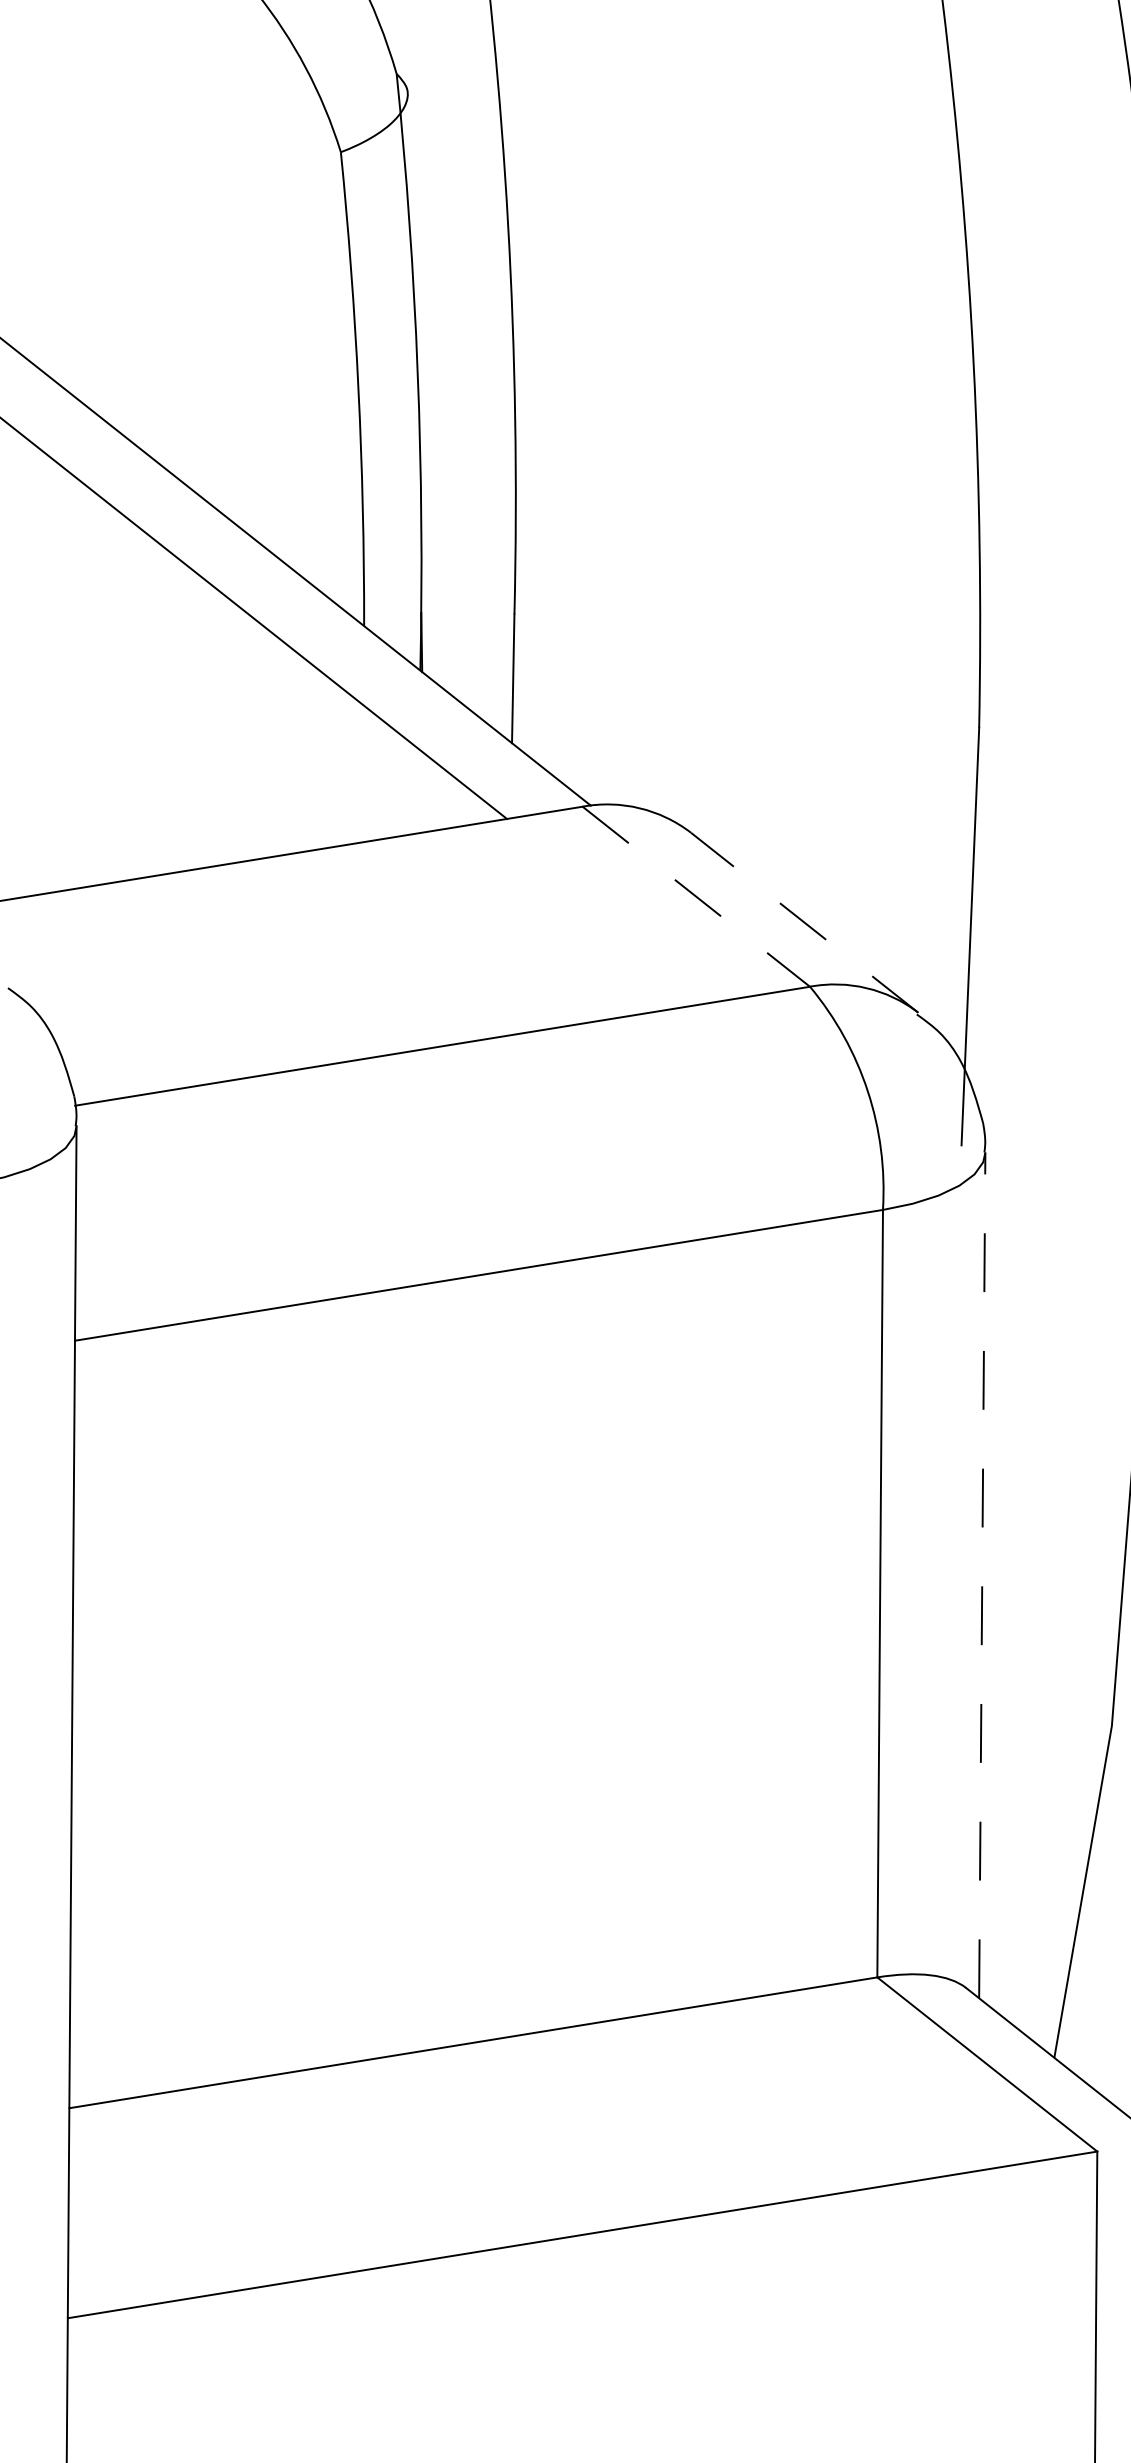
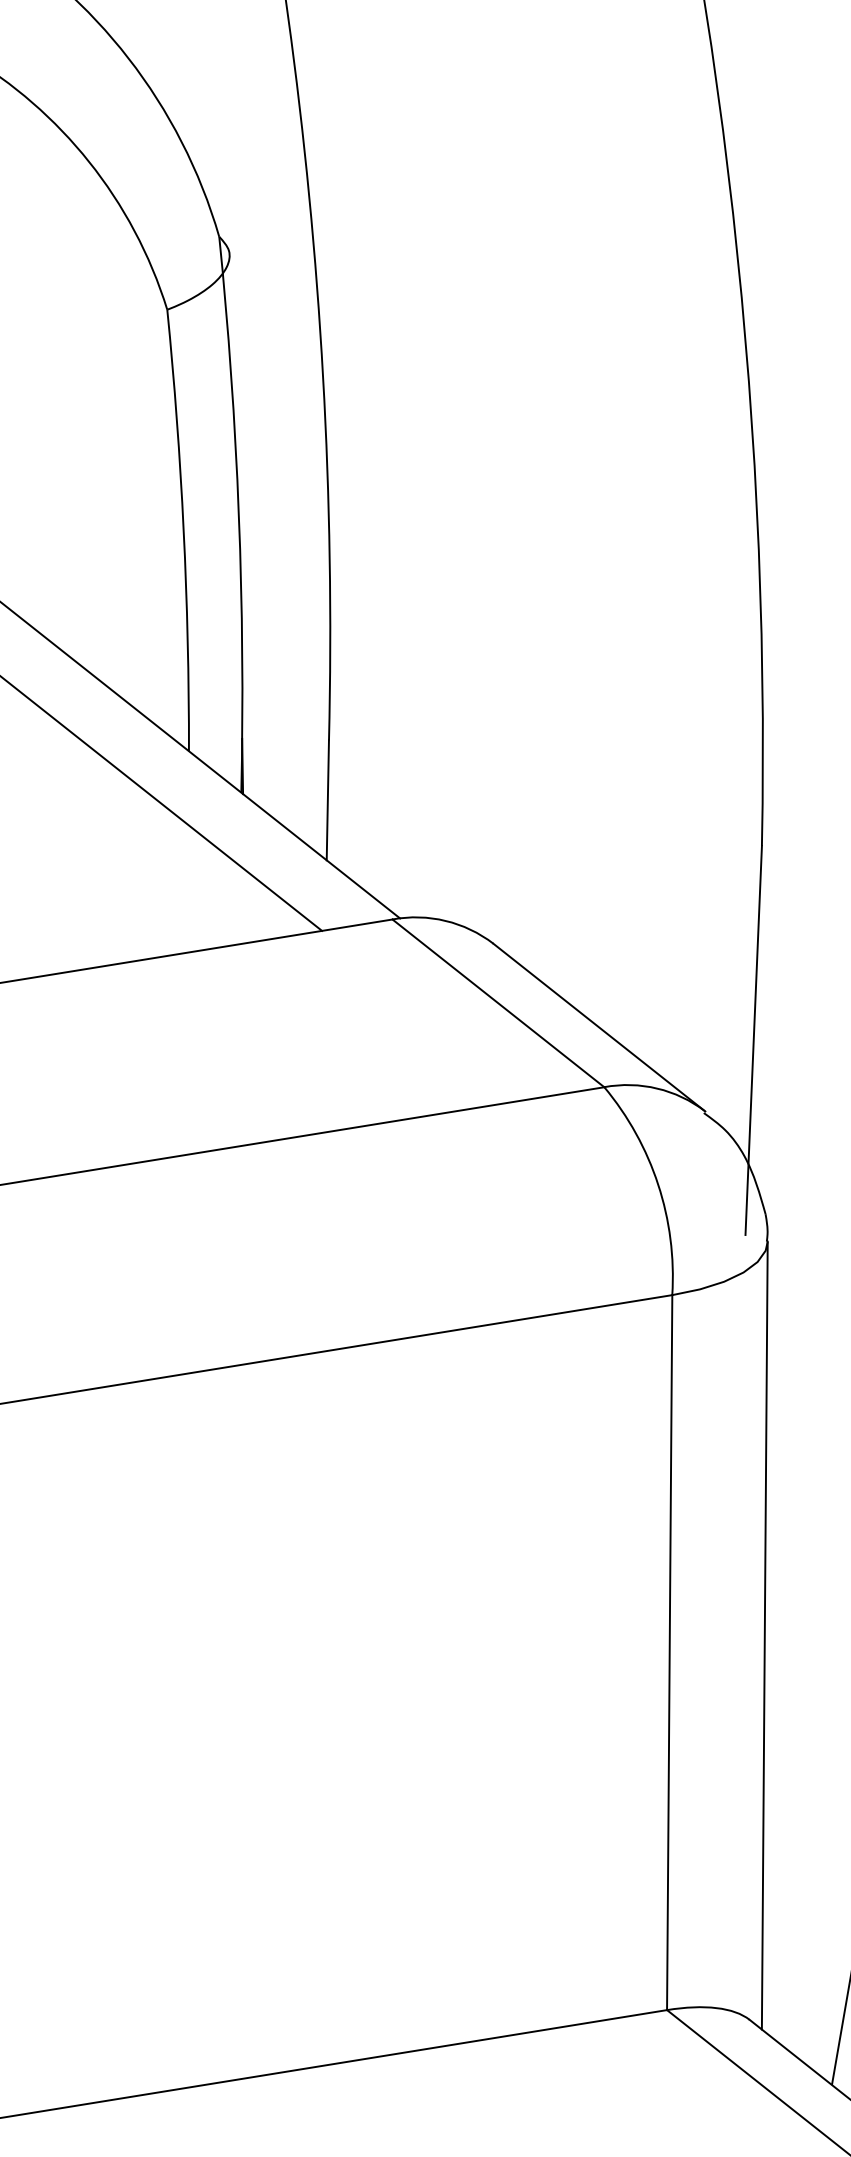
line: (696, 897) -> (498, 1004), dashed -> solid
line: (804, 922) -> (599, 1027), dashed -> solid
line: (982, 1575) -> (765, 1635), dashed -> solid

